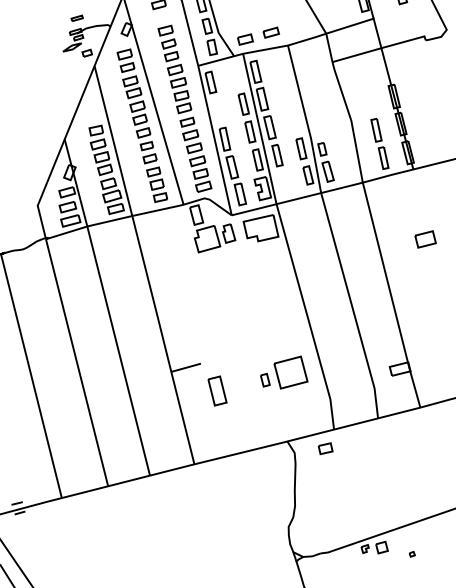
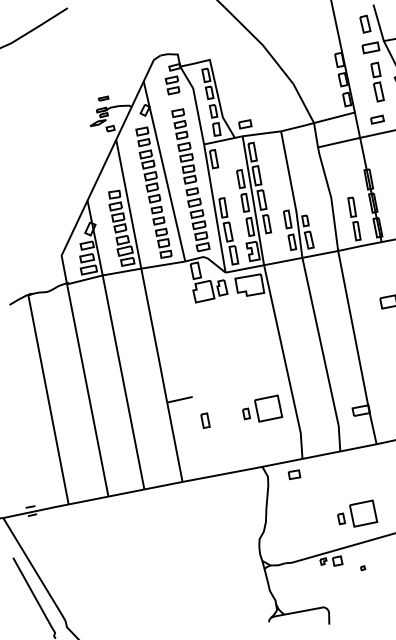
part: (271, 32) -> (377, 119), moved
part: (217, 390) -> (205, 420), size x0.6
part: (402, 490) -> (357, 513), added

